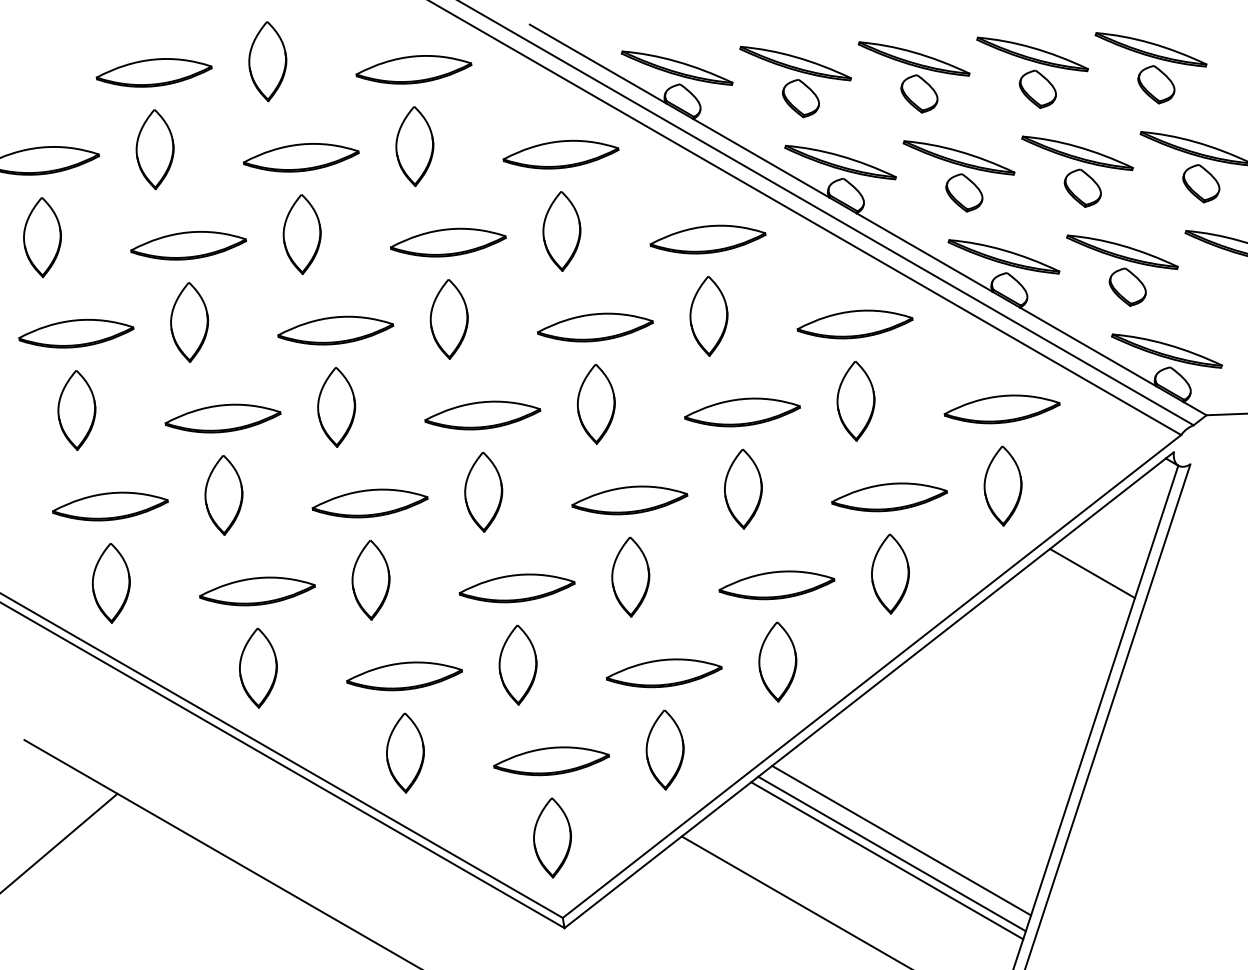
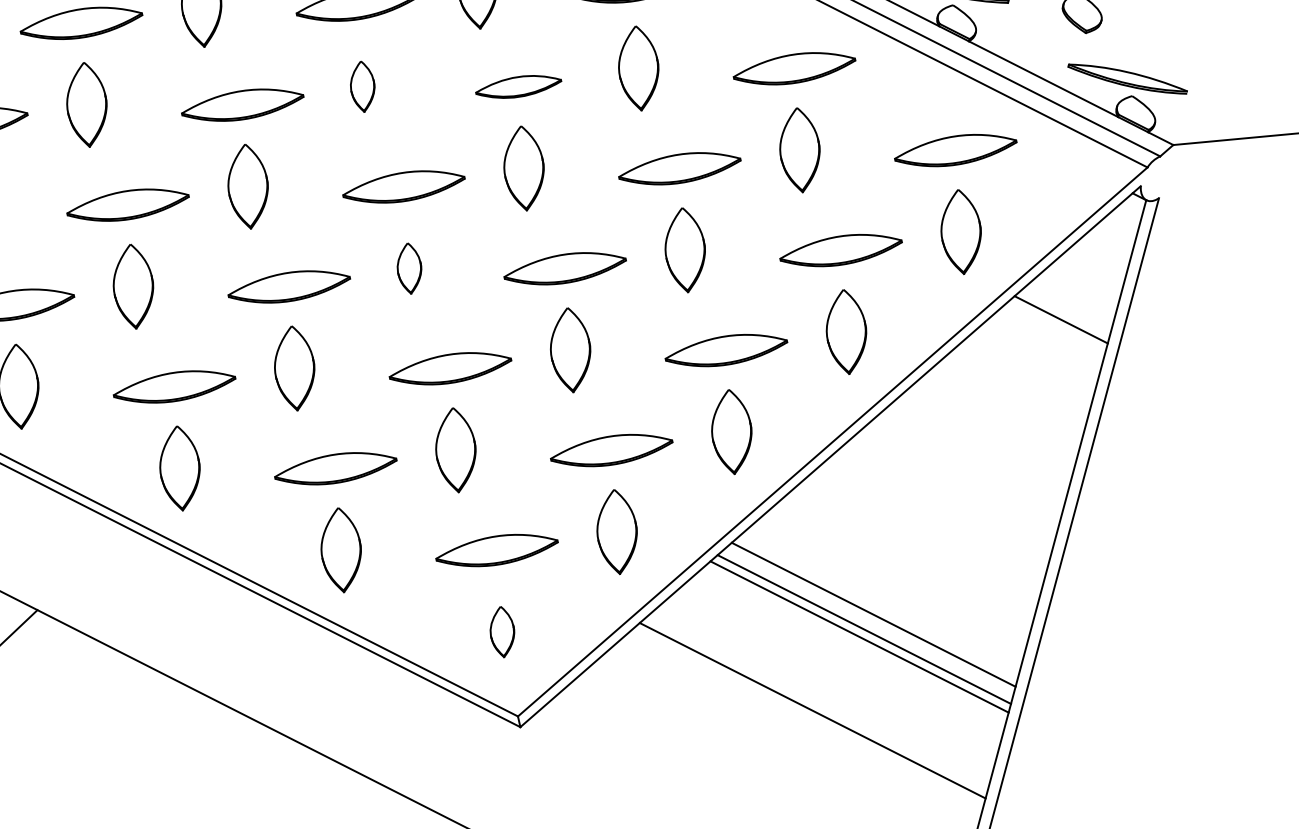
part: (448, 319) -> (362, 86), size x0.6
part: (595, 327) -> (518, 86), size x0.7
part: (483, 492) -> (409, 268), size x0.6
part: (552, 837) -> (502, 631), size x0.6

